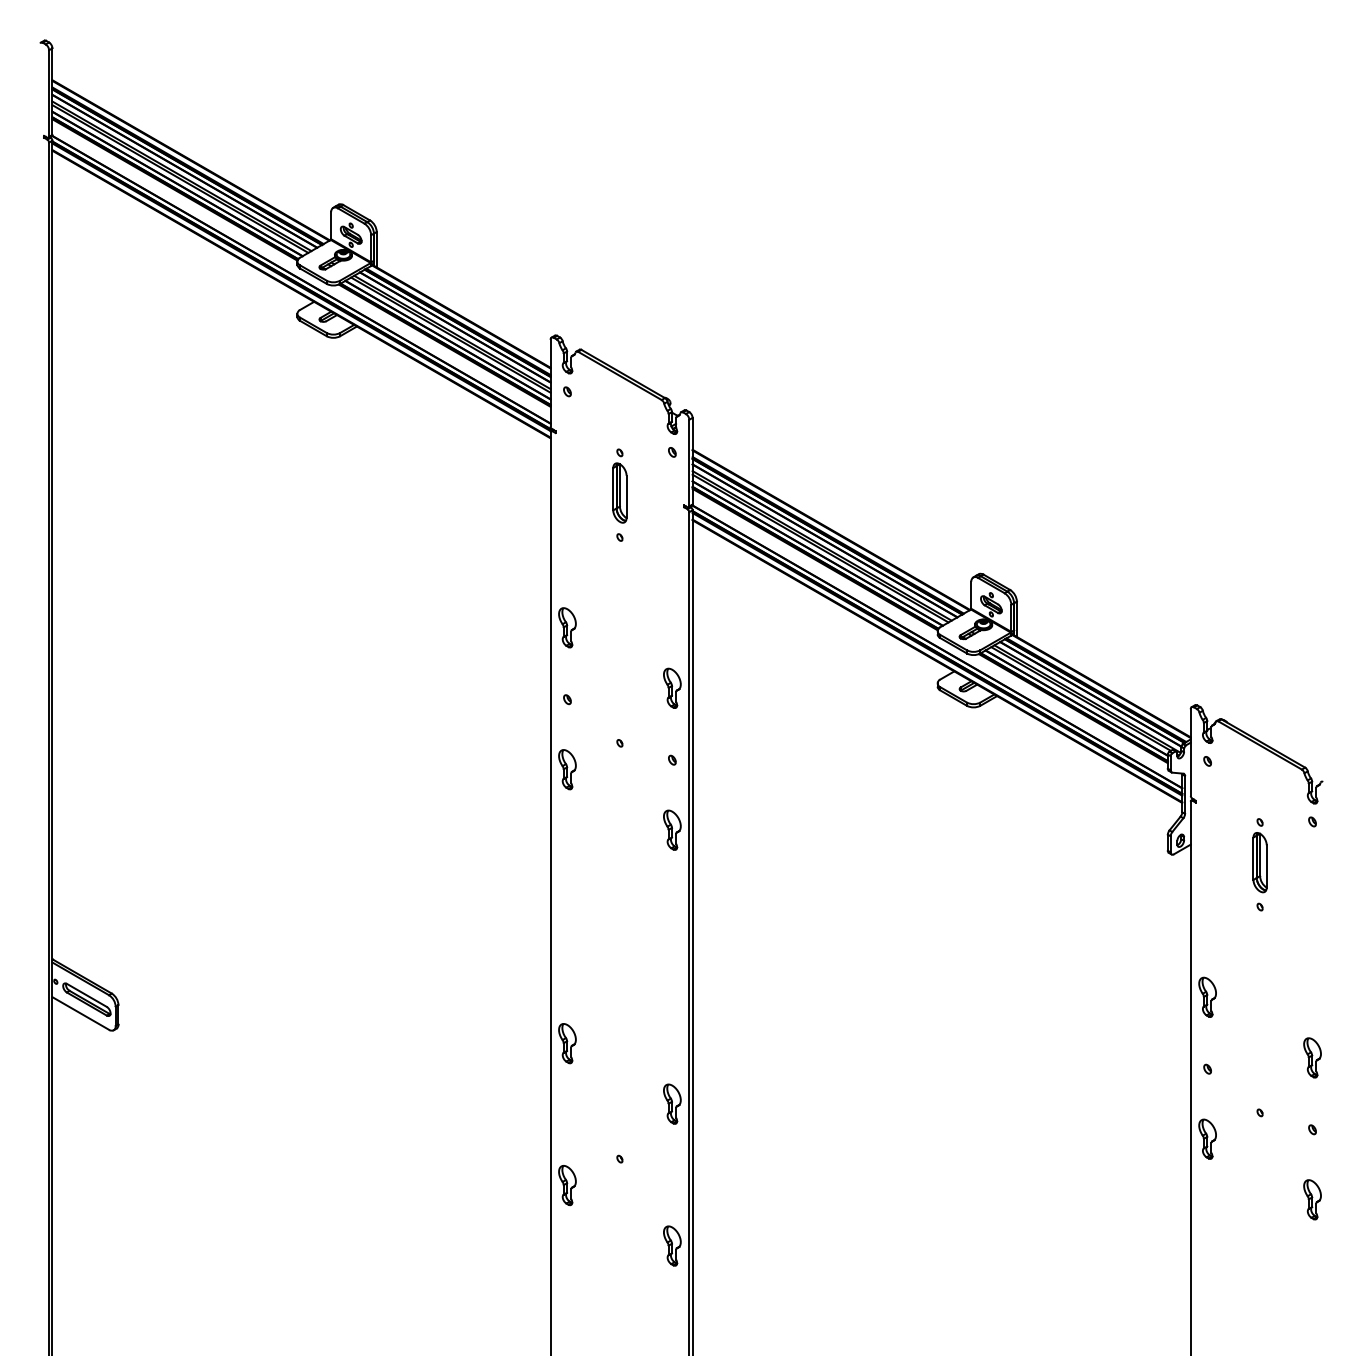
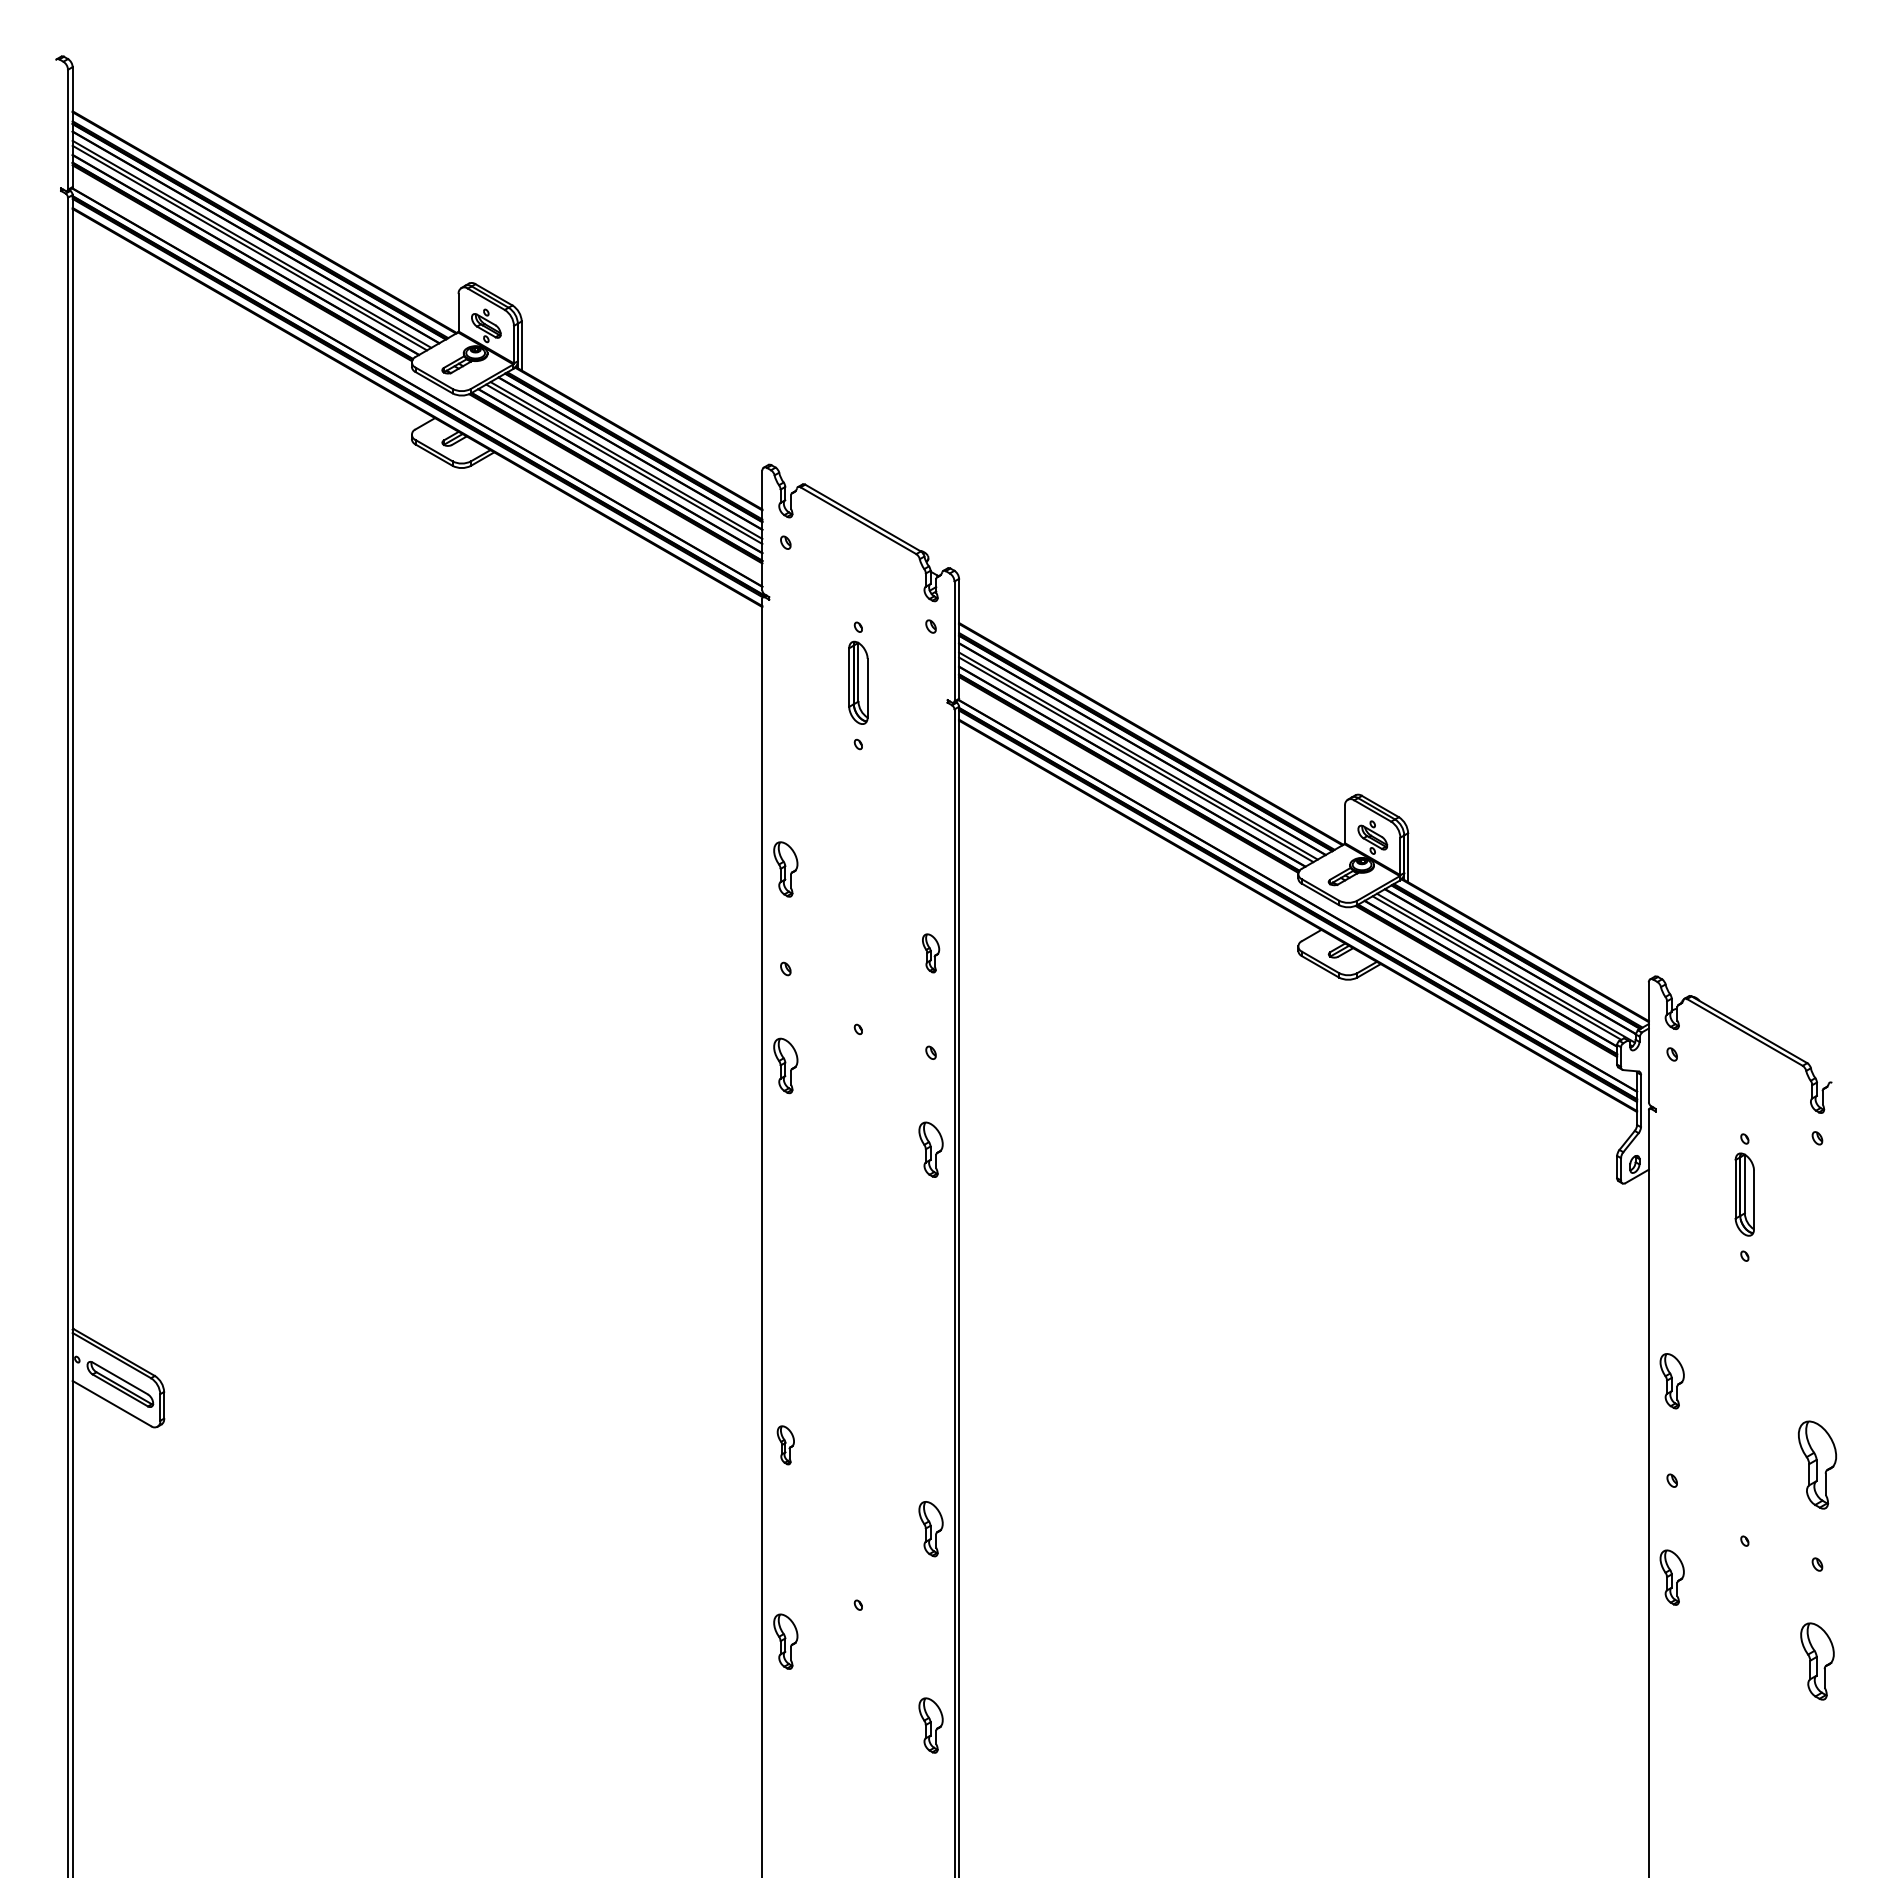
part: (671, 688) -> (930, 953), size x0.7
part: (567, 1043) -> (785, 1445), size x0.7
part: (1312, 1057) -> (1817, 1464), size x1.6
part: (1312, 1199) -> (1817, 1661), size x1.4

